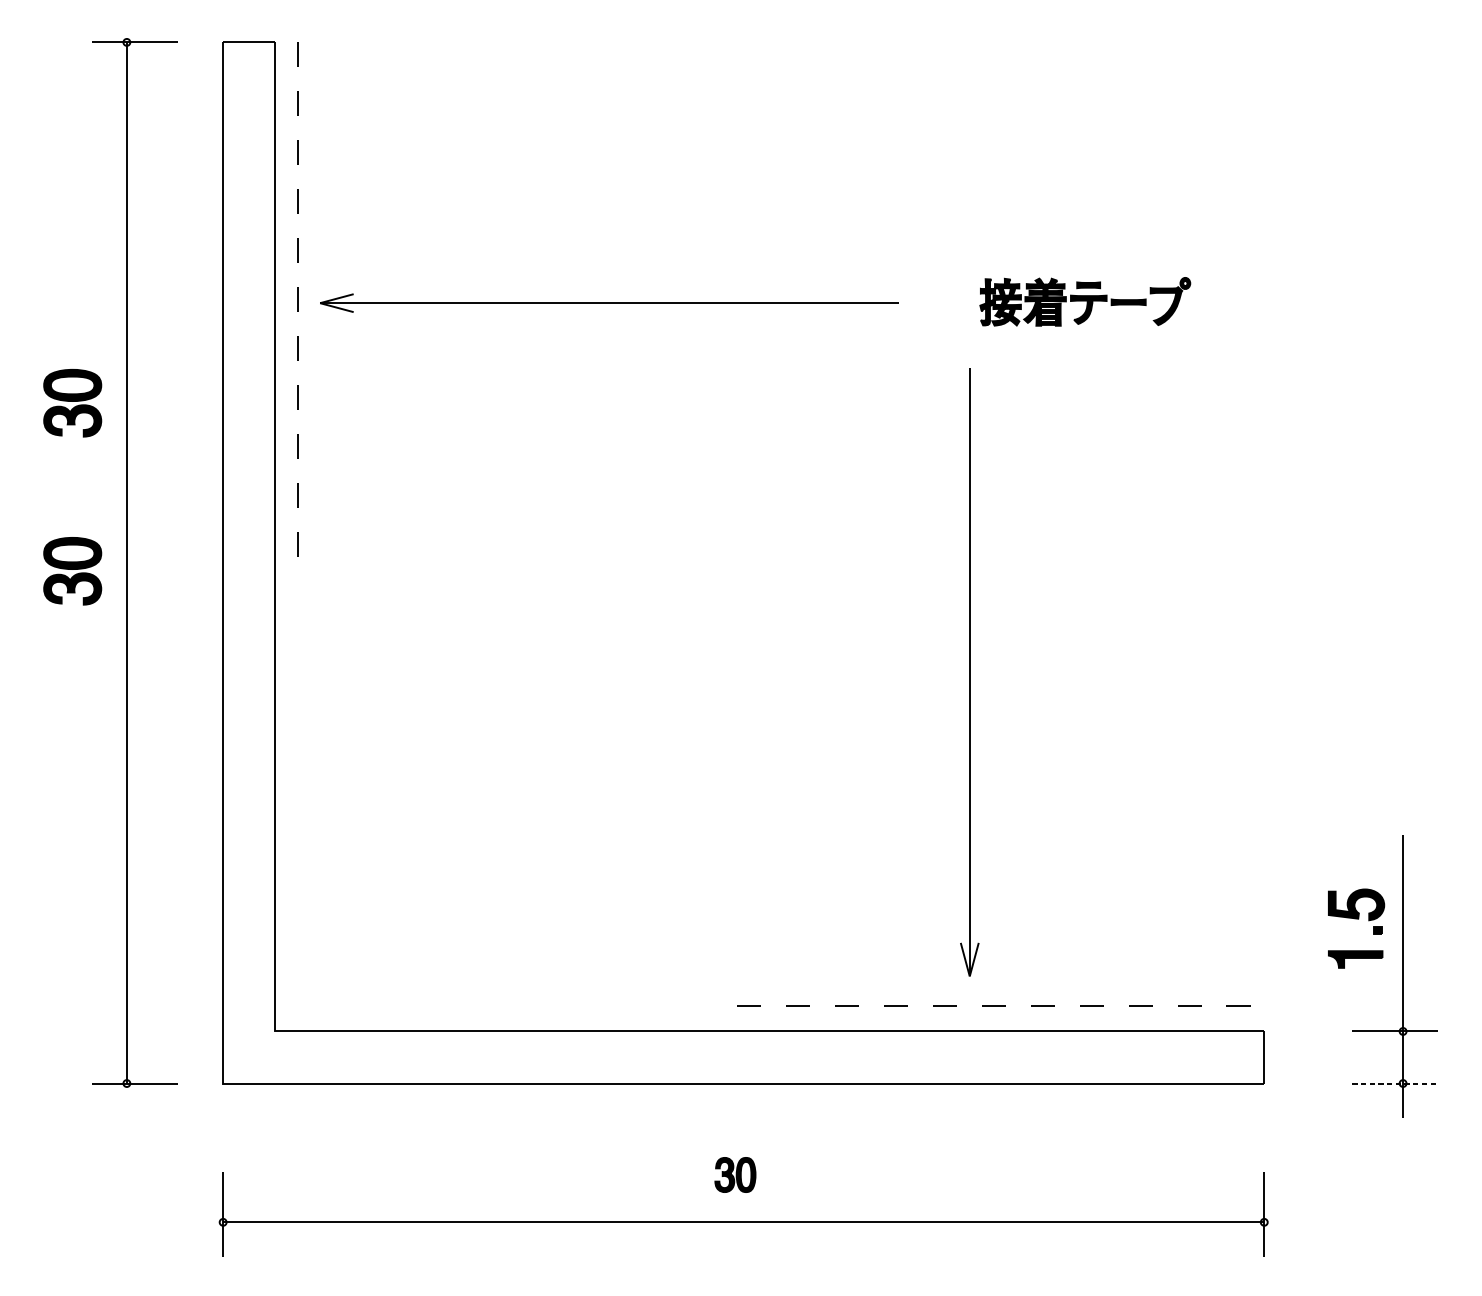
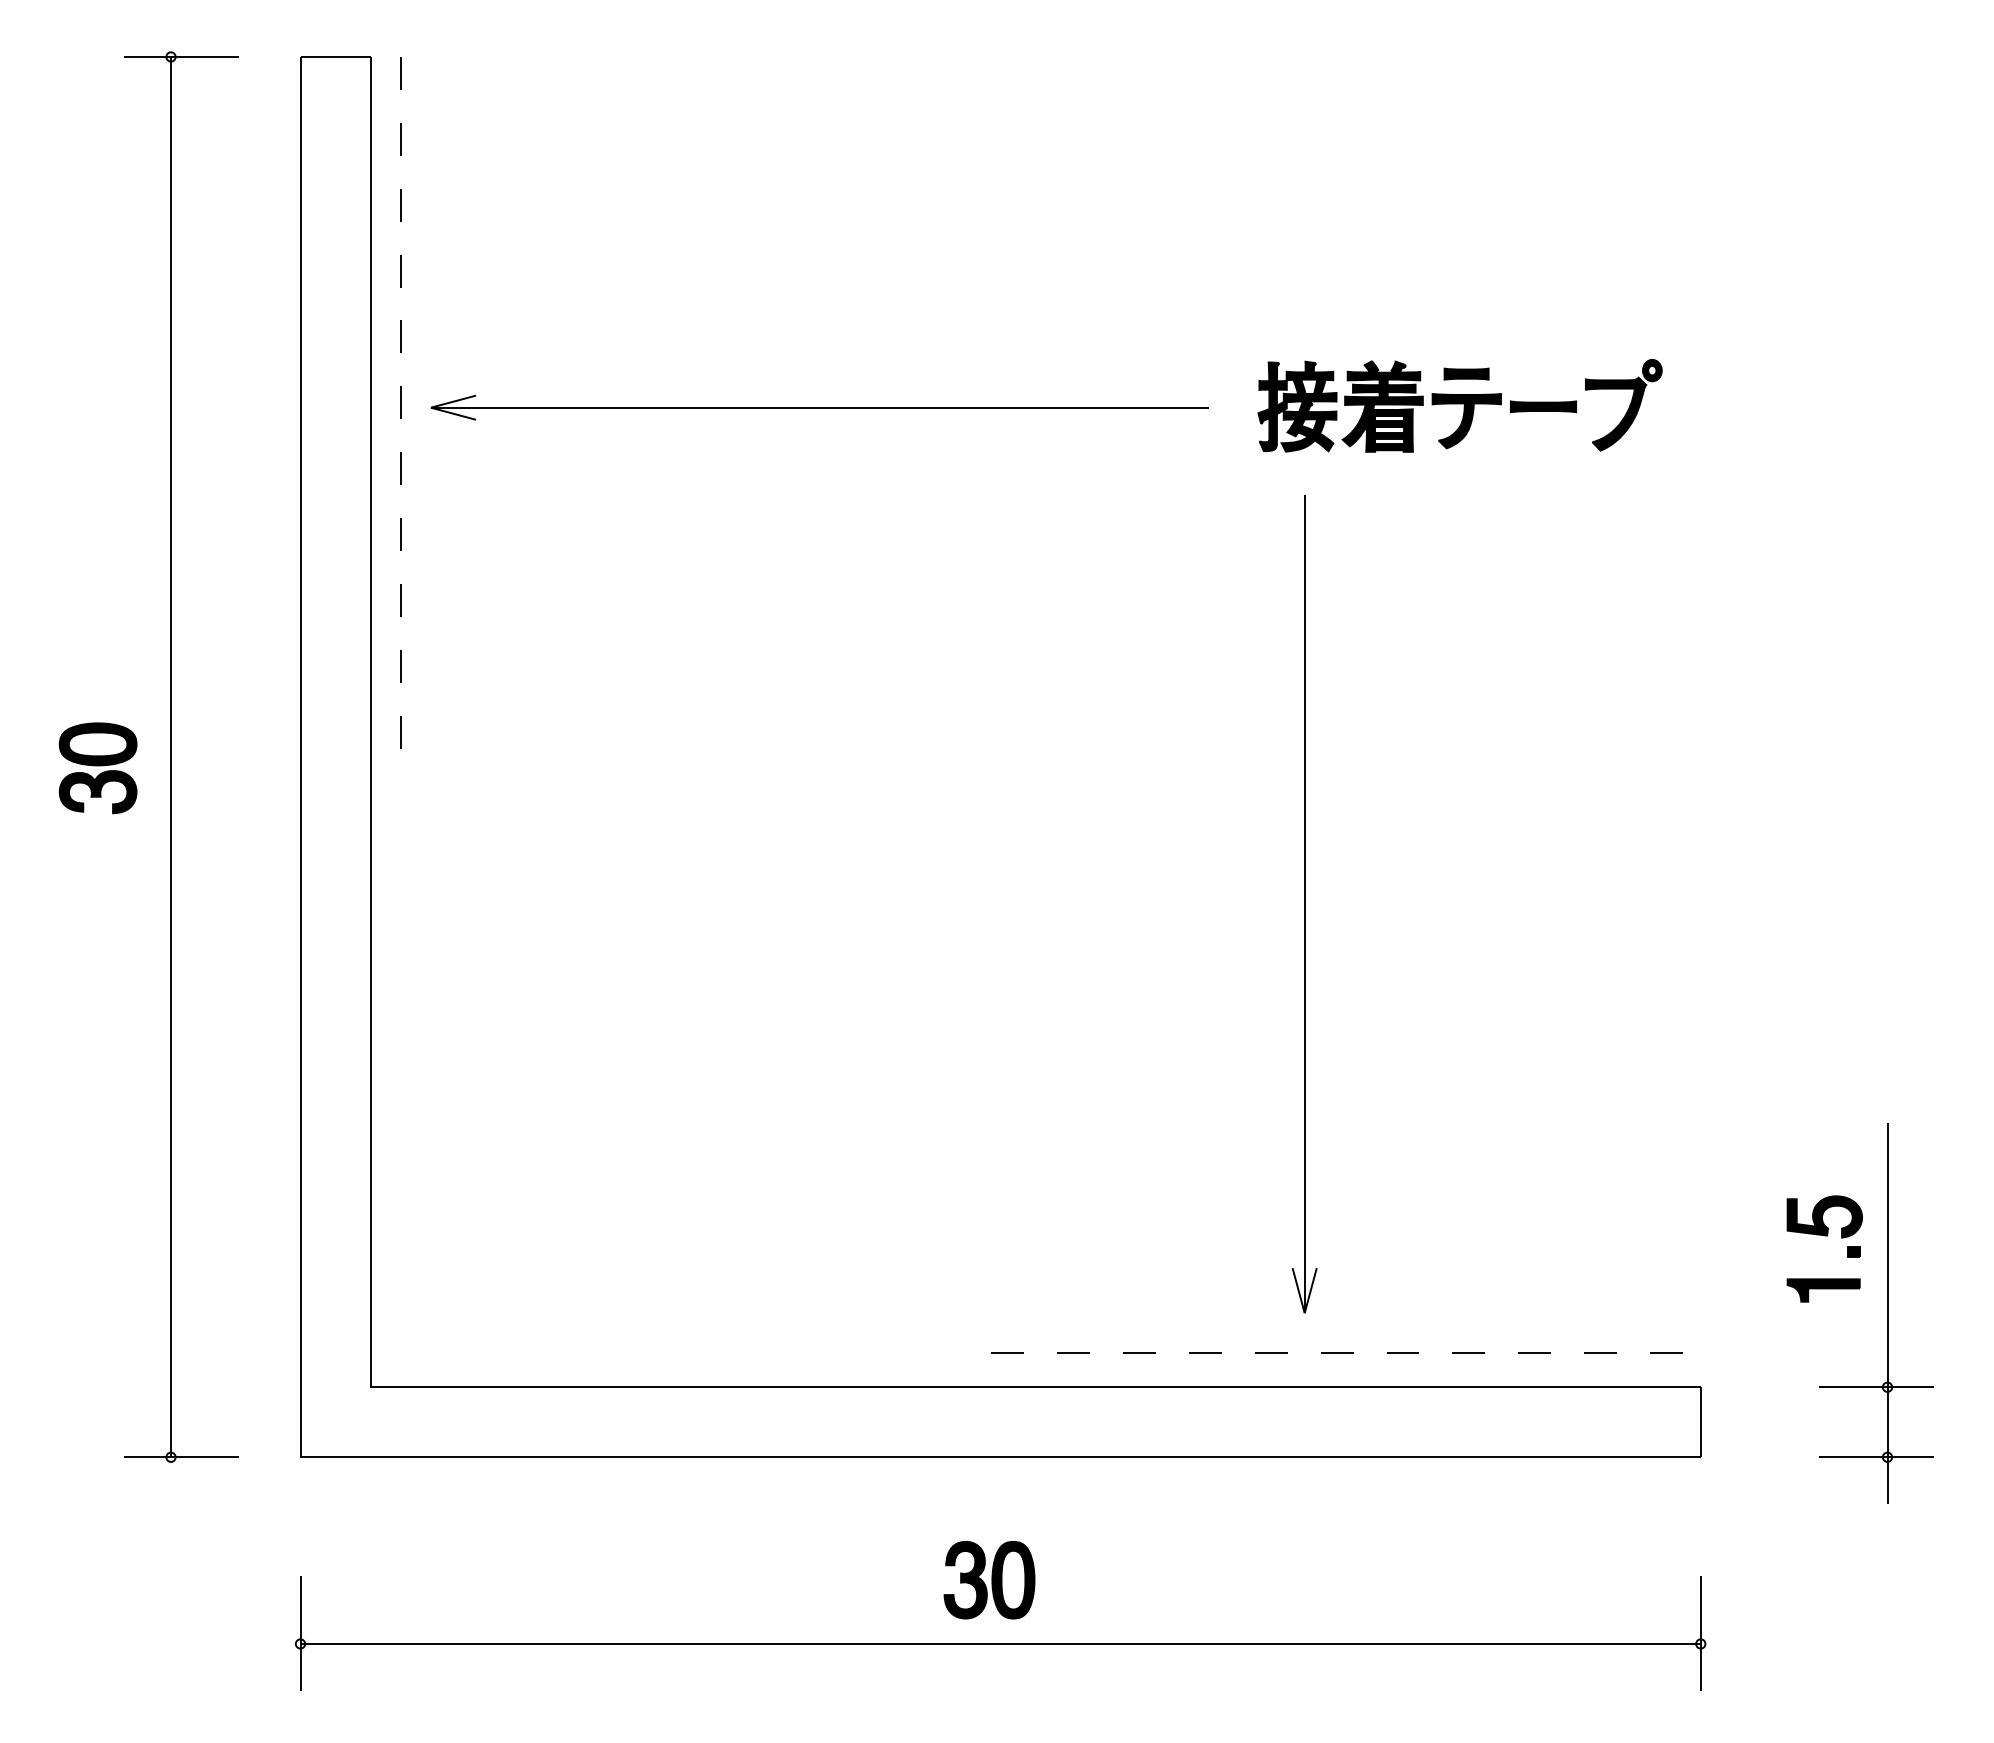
part: (1084, 301) -> (1459, 405), size x1.43
part: (72, 403) -> (97, 542), removed
line: (1395, 1083) -> (1877, 1457), dashed -> solid
part: (735, 1175) -> (989, 1580), size x1.67

